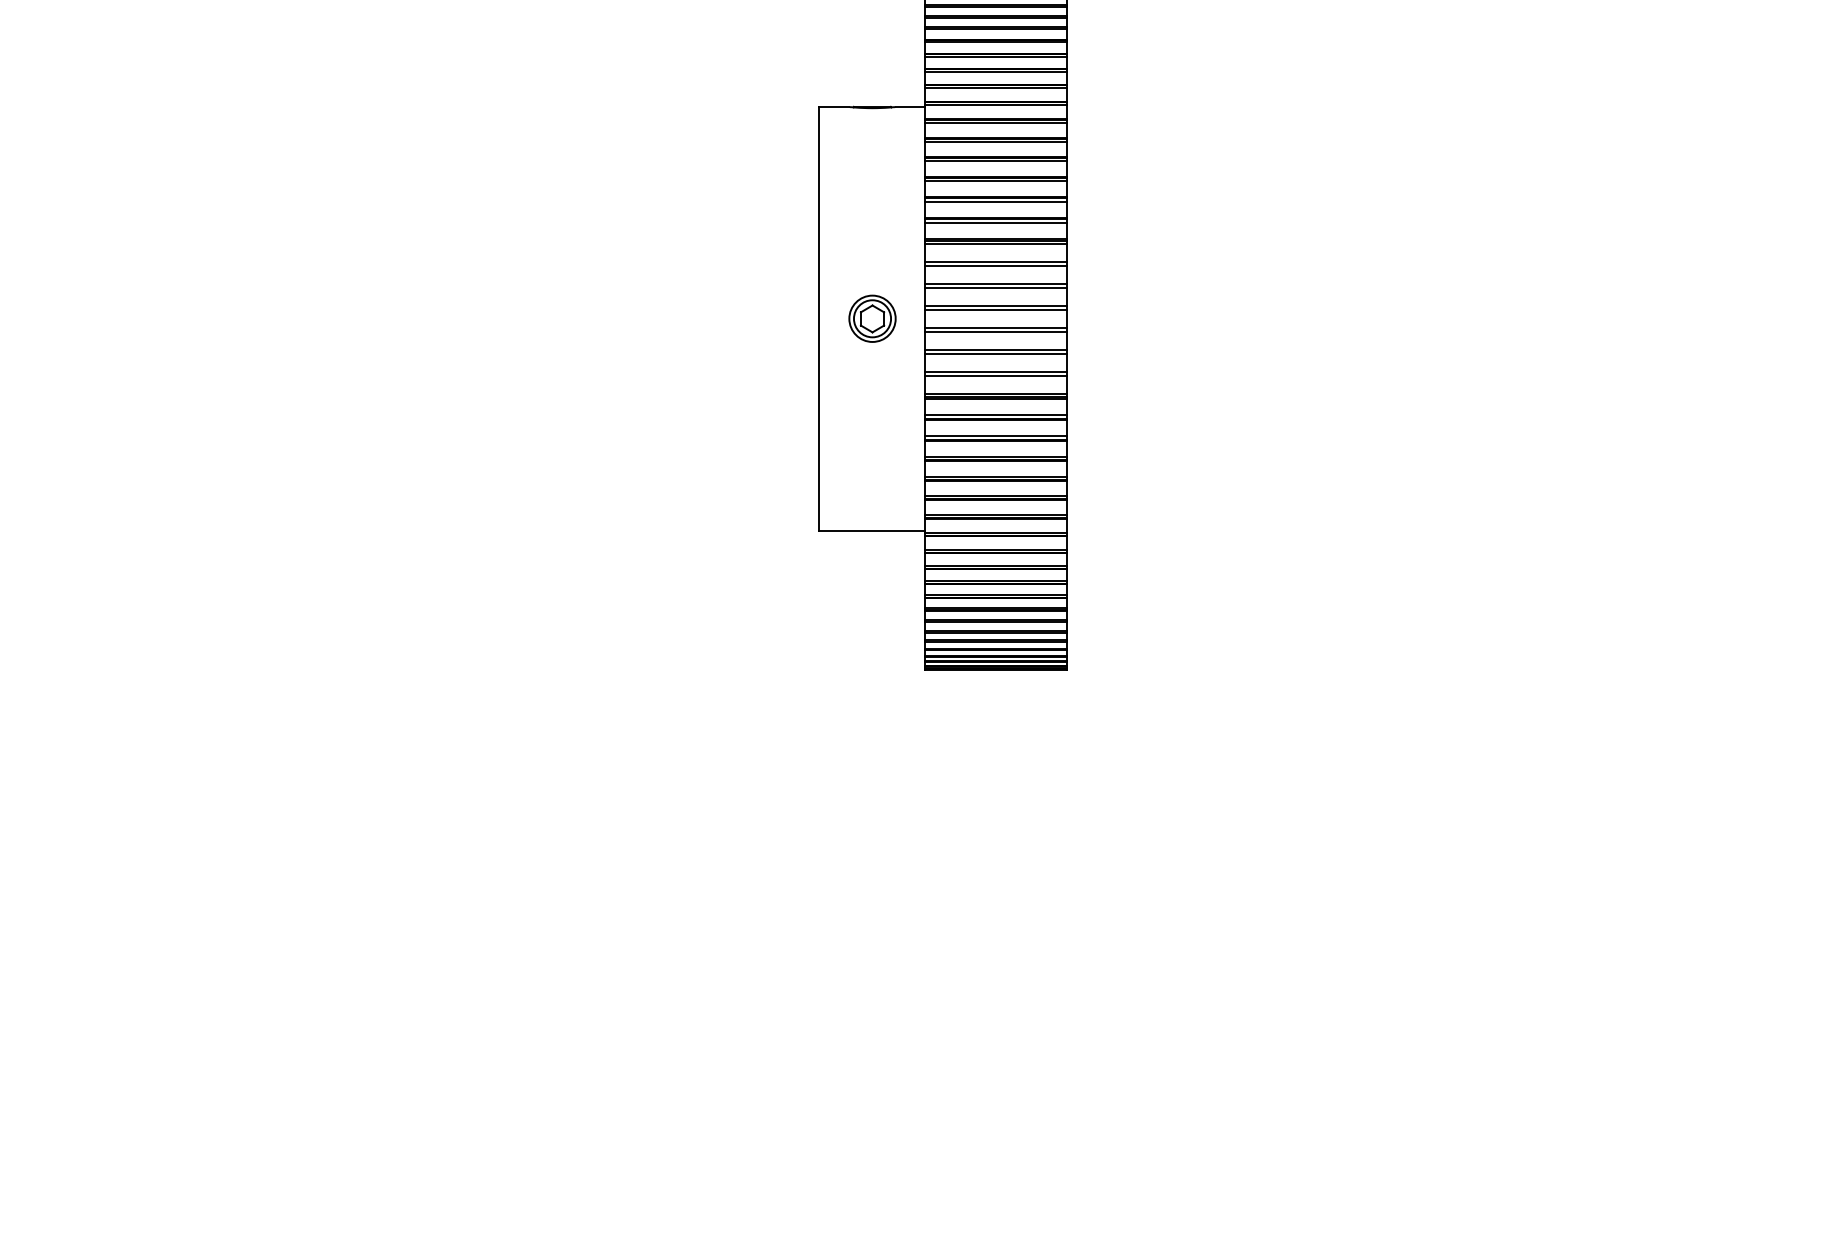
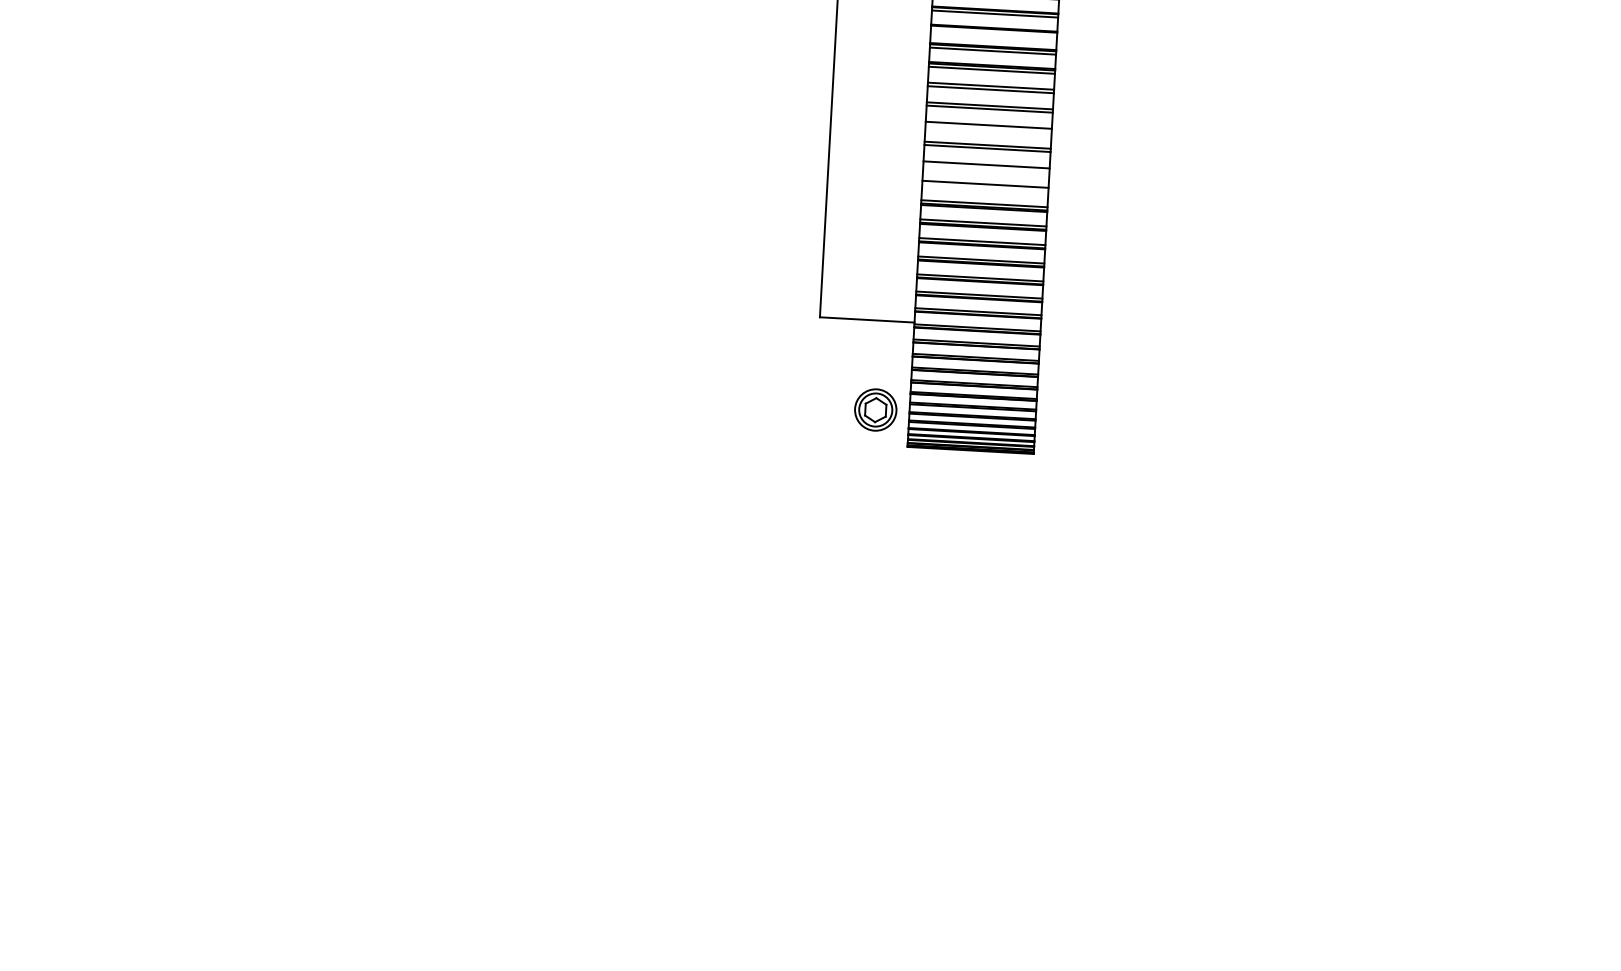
line: (995, 201) -> (993, 32), removed
line: (995, 309) -> (988, 128), removed
part: (872, 318) -> (875, 409), moved
line: (995, 353) -> (986, 167), removed
line: (995, 375) -> (984, 187), removed

